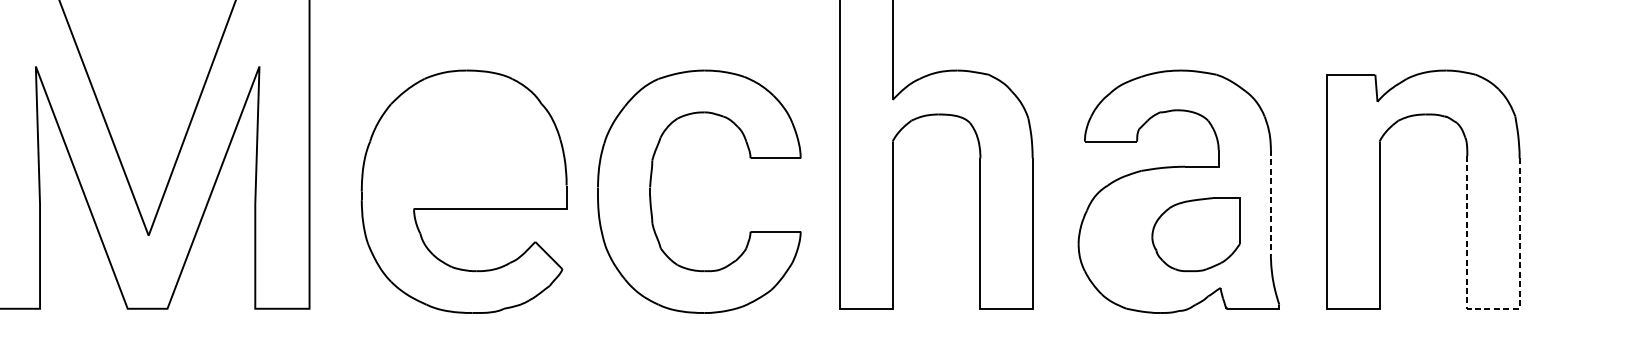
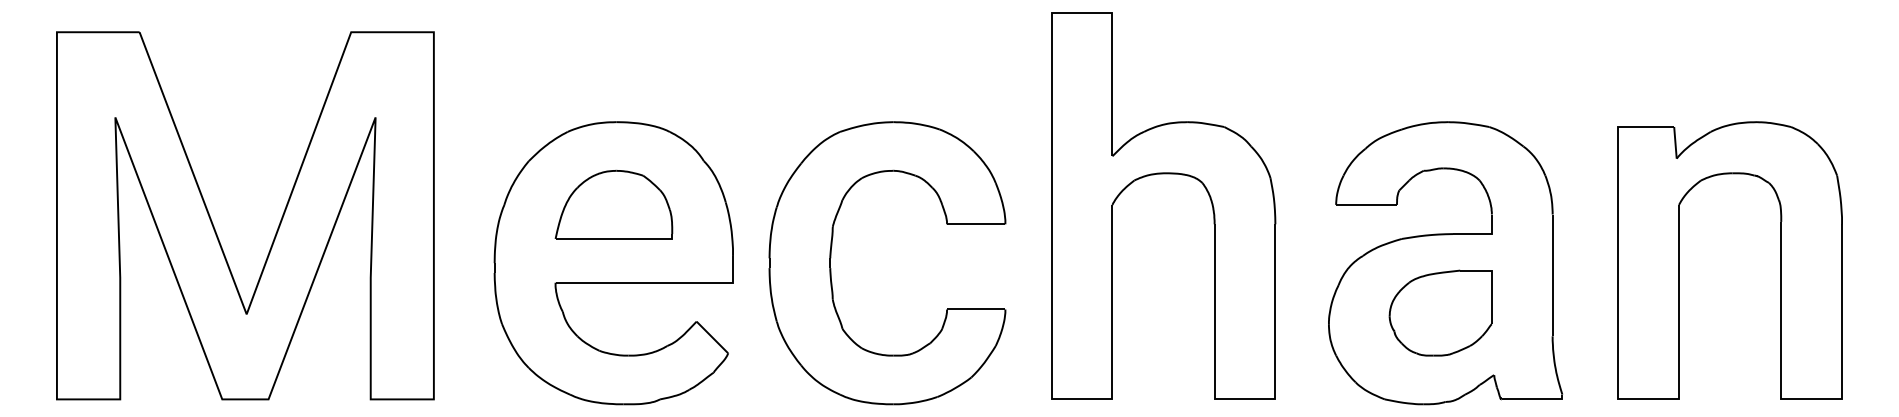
part: (463, 141) -> (613, 204), added
line: (1270, 202) -> (1552, 275), dashed -> solid
part: (1196, 234) -> (1440, 312), moved
line: (1492, 308) -> (1810, 399), dashed -> solid

